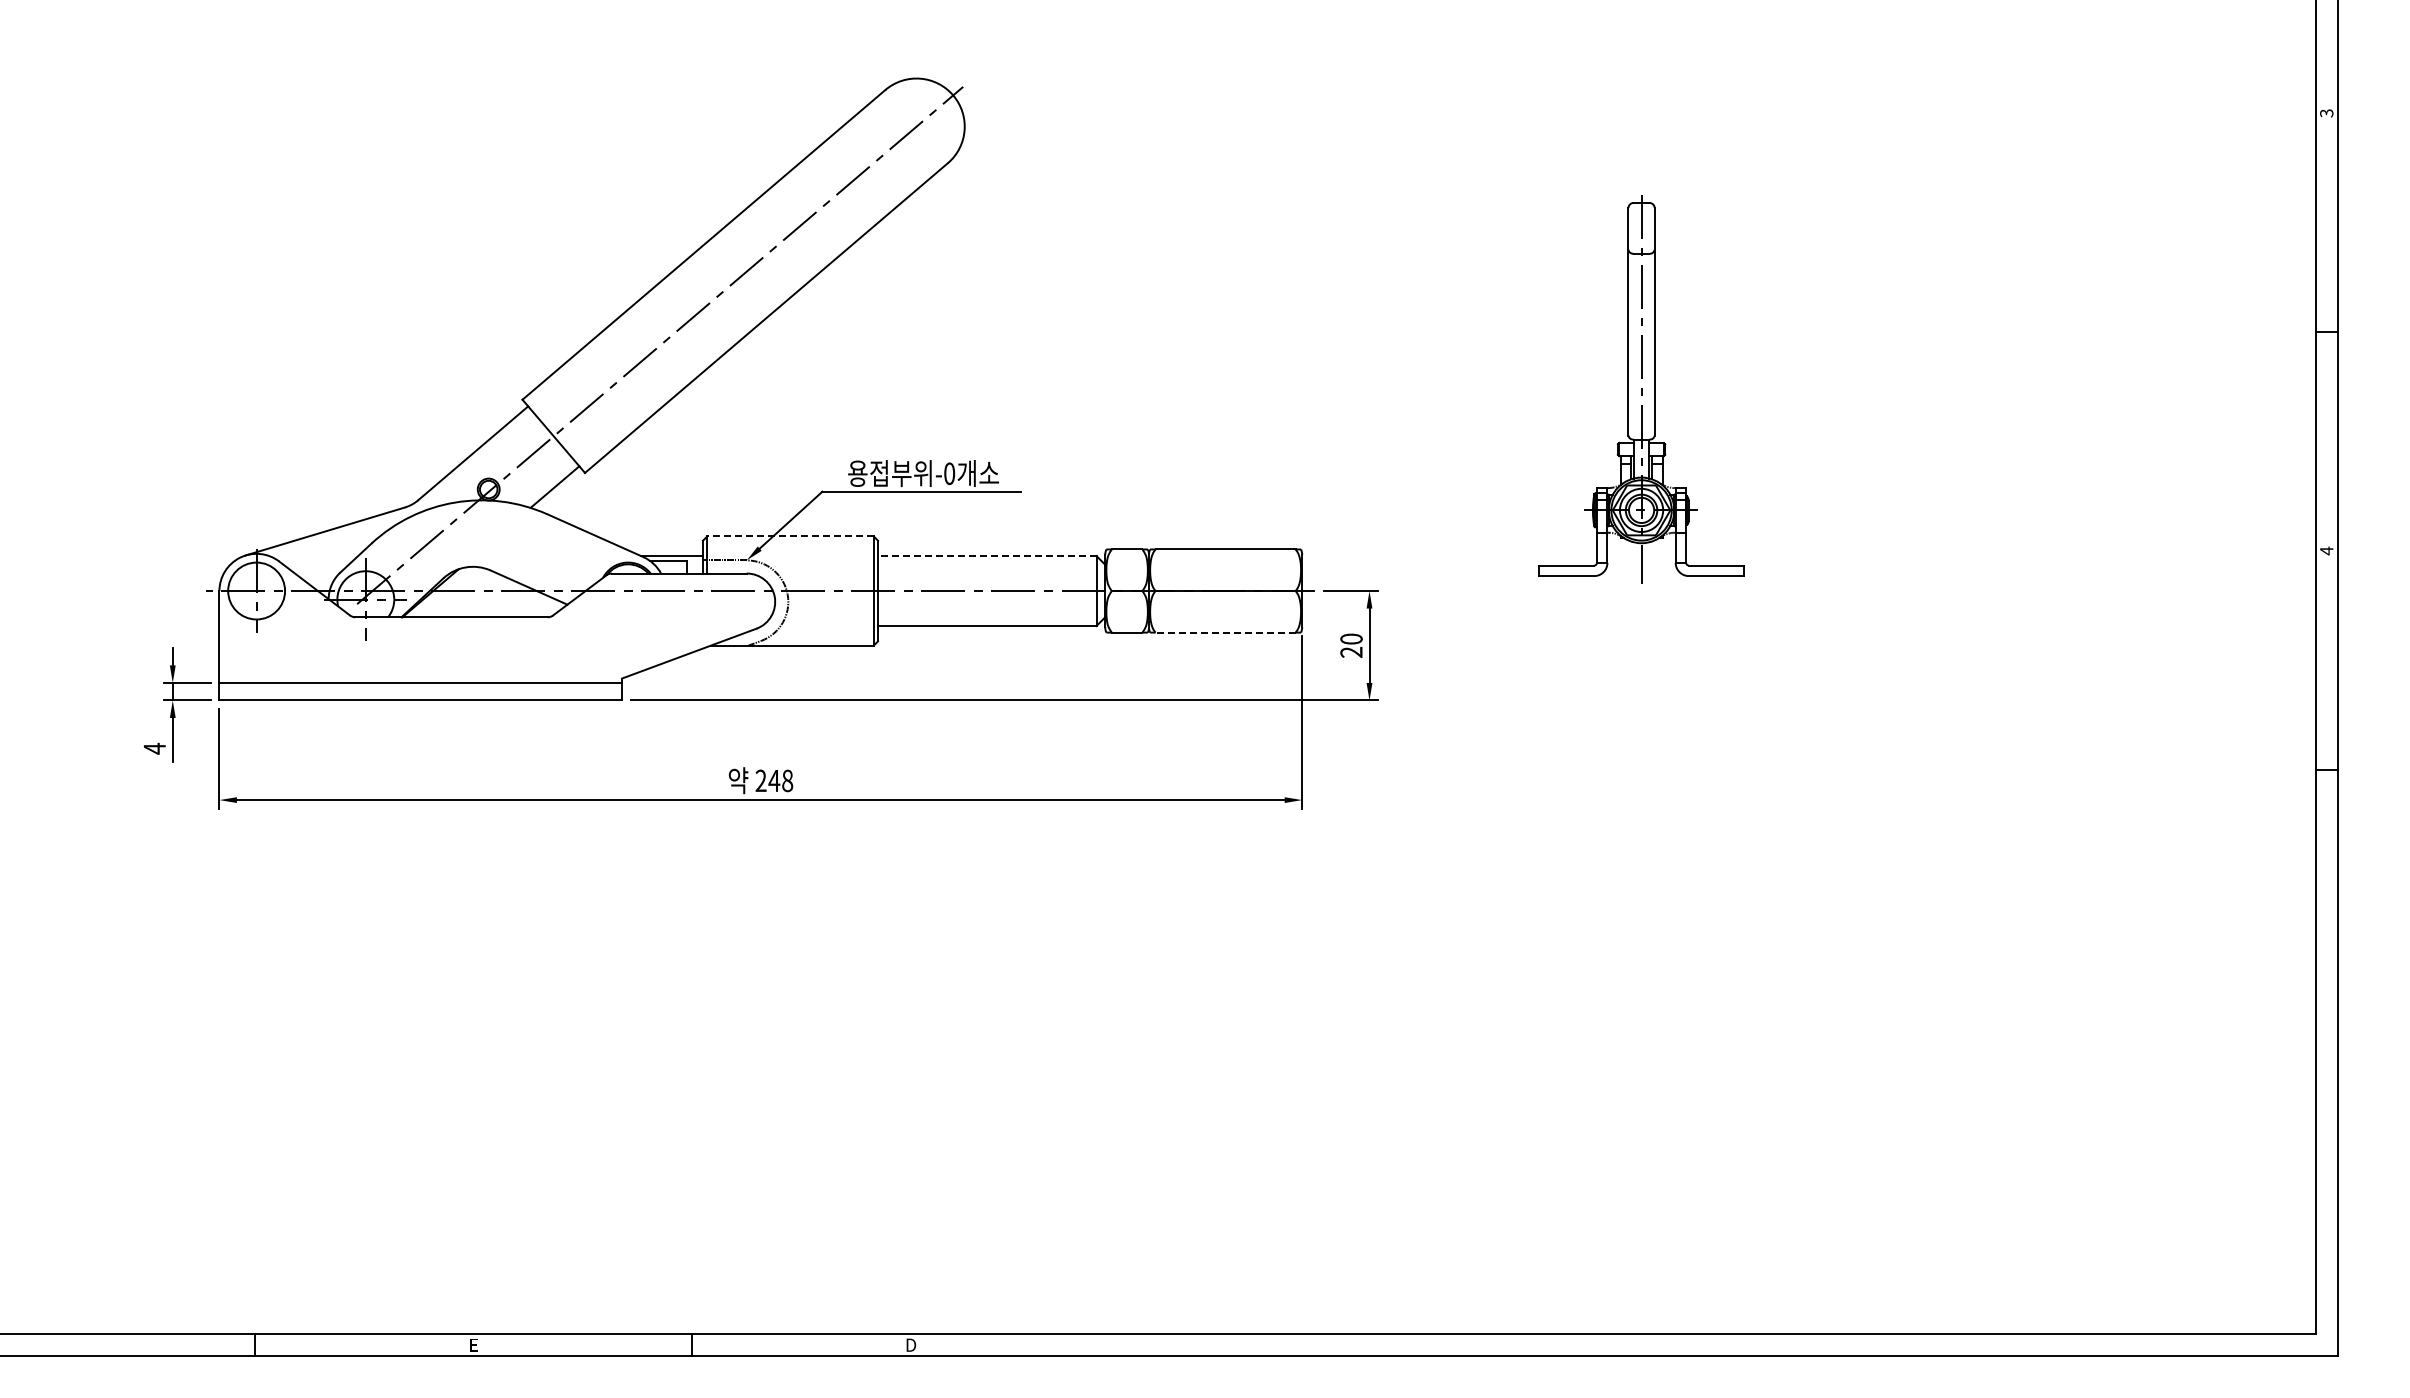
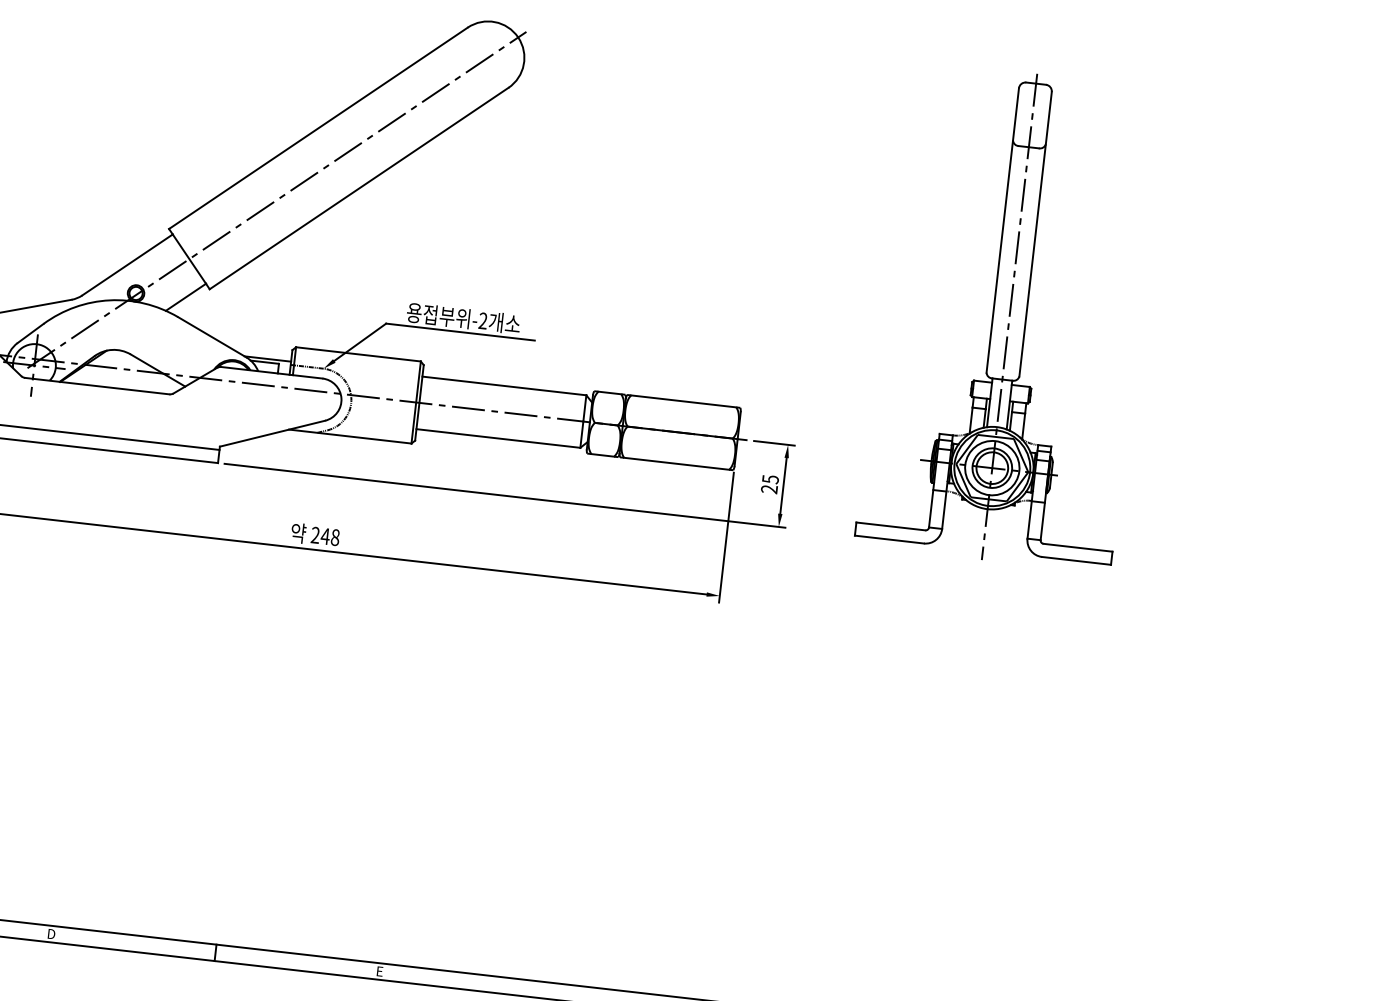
part: (1641, 389) -> (1009, 316), size x1.67
text: (949, 473) -> (483, 320), -0 -> -2
line: (790, 536) -> (358, 354), dashed -> solid
line: (986, 556) -> (503, 386), dashed -> solid
line: (1225, 632) -> (676, 463), dashed -> solid
text: (1351, 638) -> (770, 478), 20 -> 25
text: (473, 1344) -> (51, 933), E -> D
text: (911, 1344) -> (380, 971), D -> E

